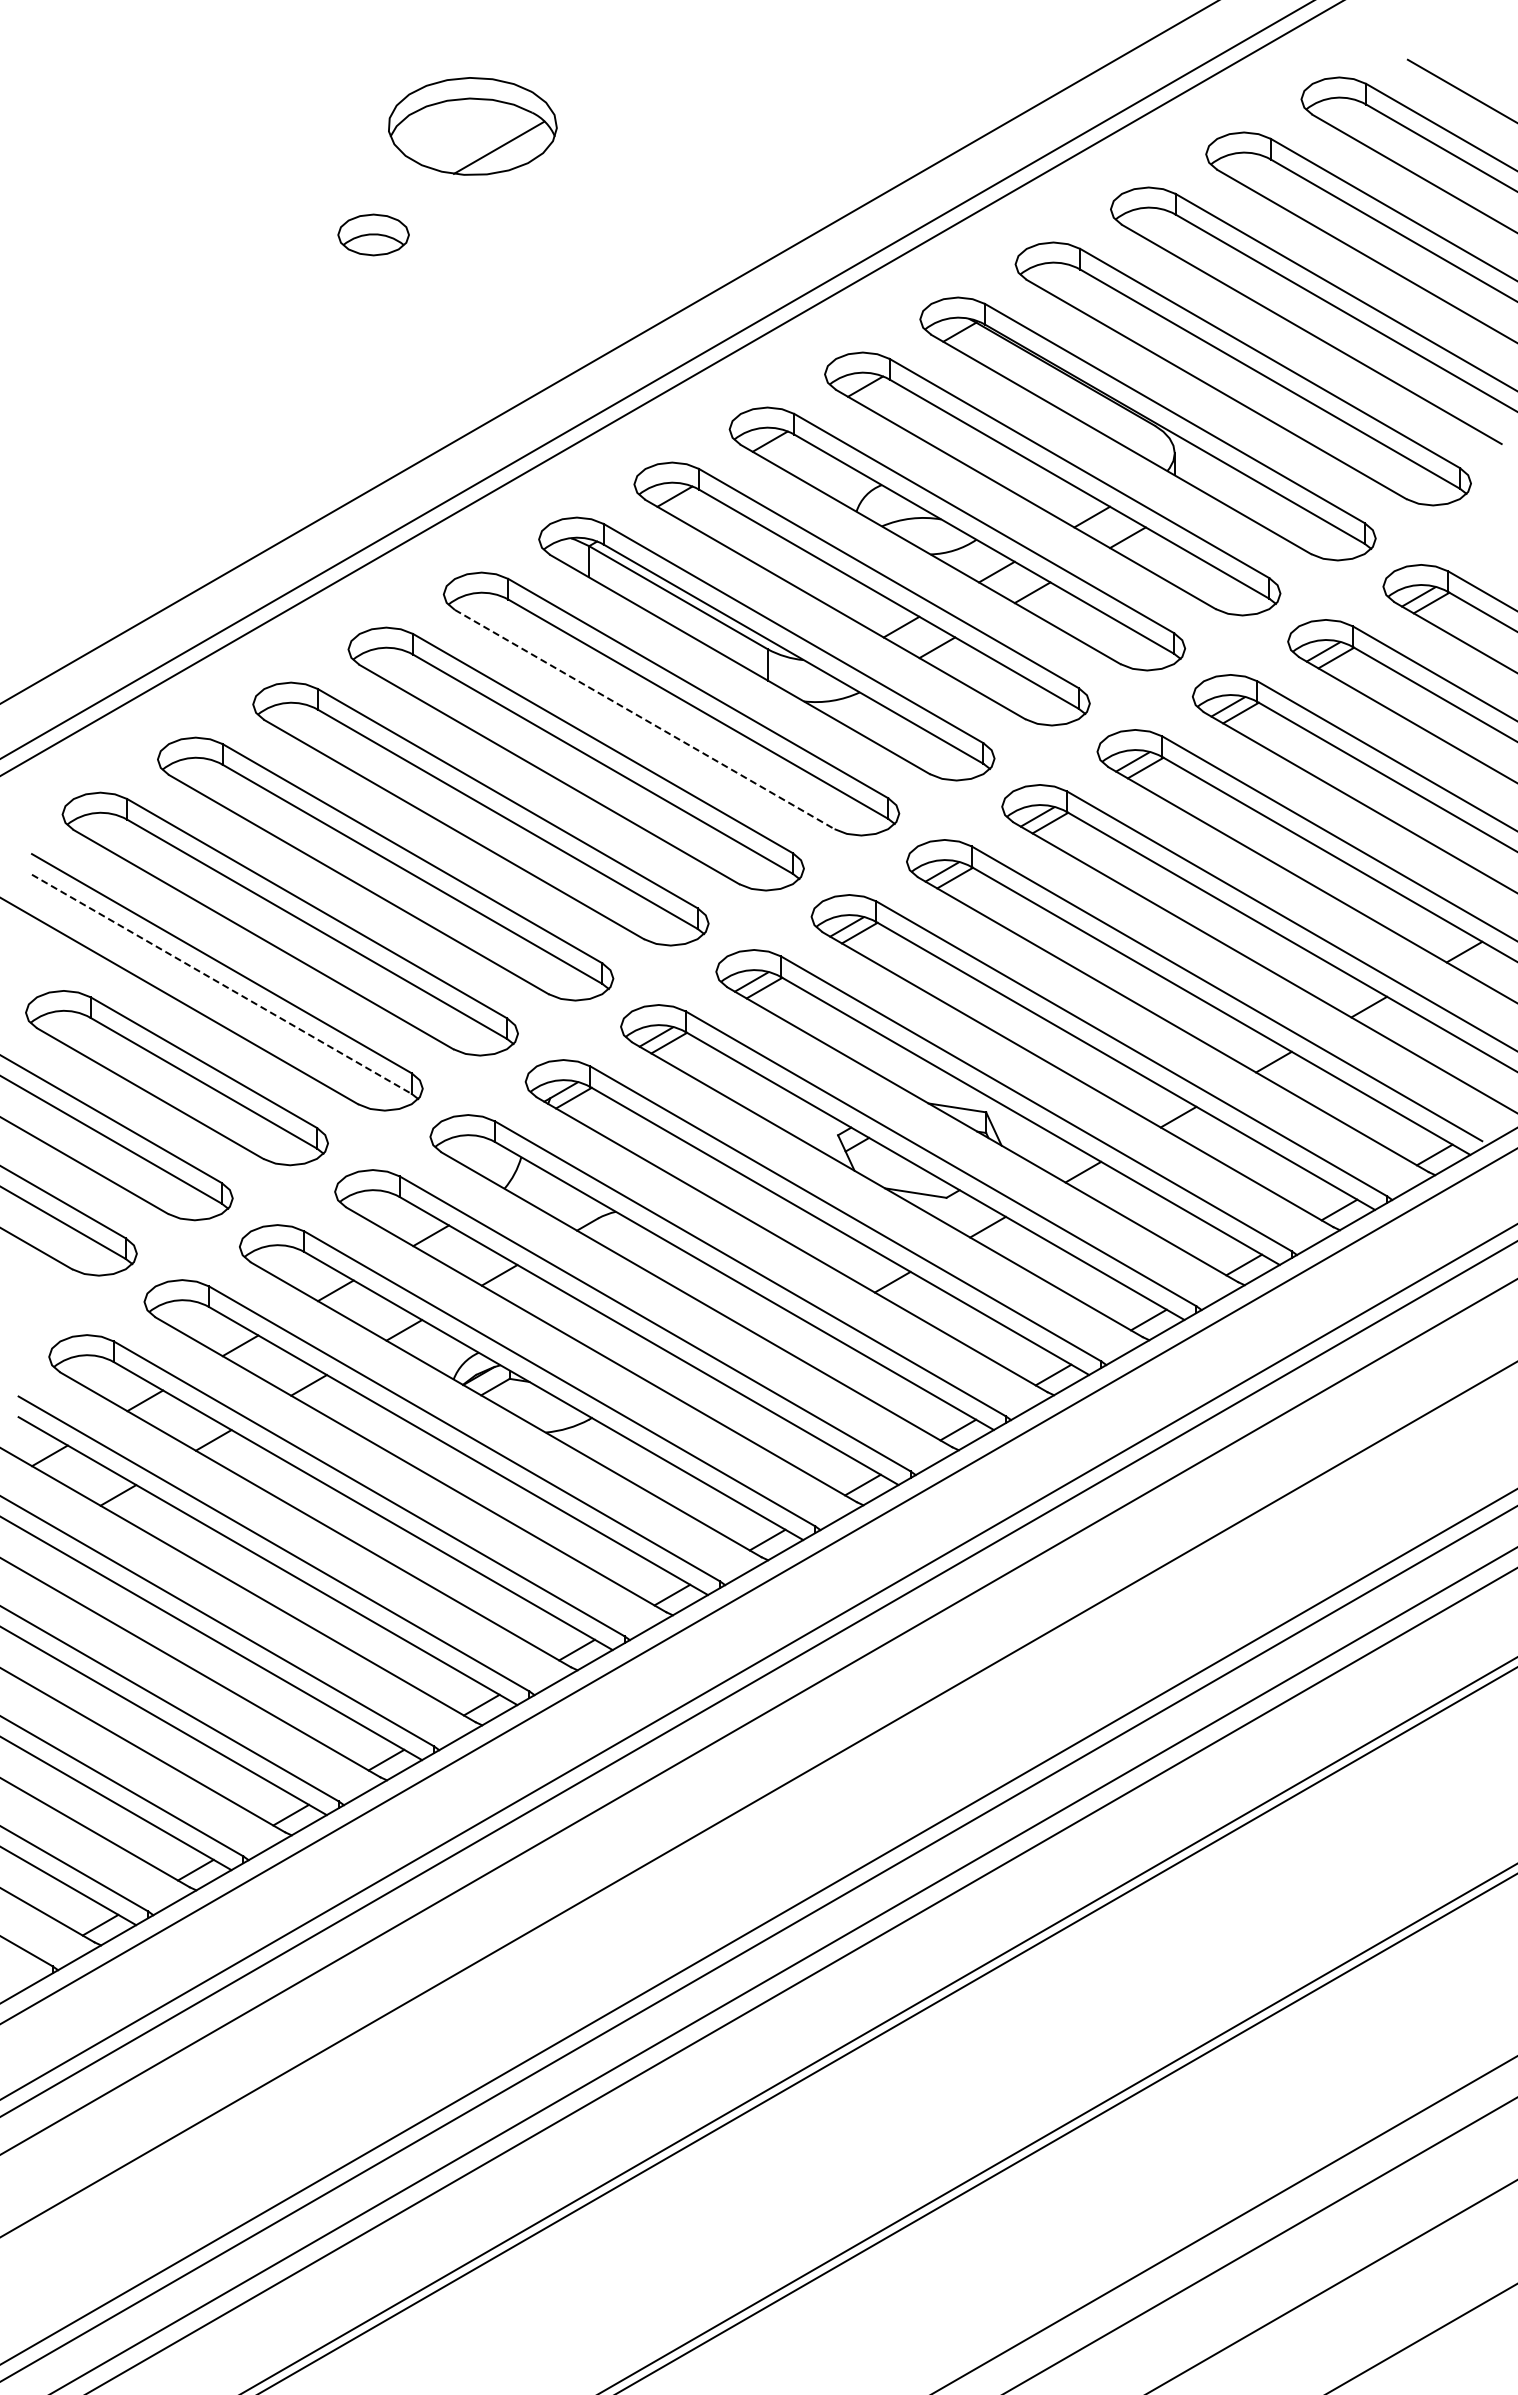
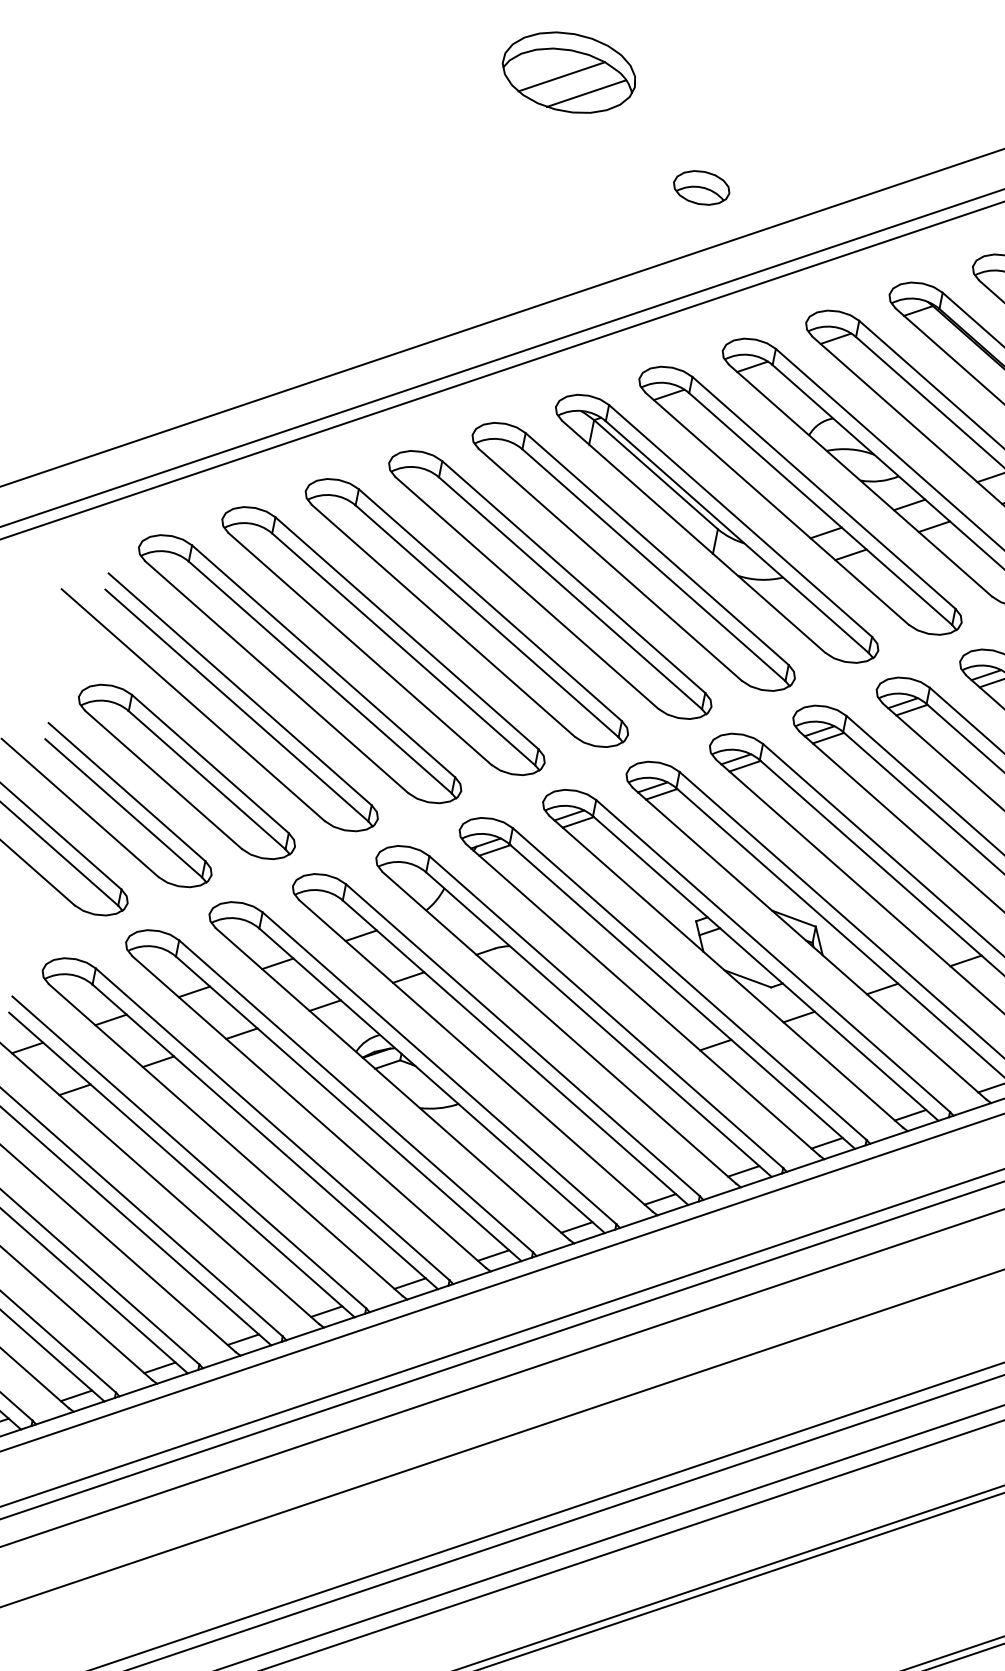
line: (464, 132) -> (561, 76), added
part: (373, 234) -> (701, 187), moved
line: (645, 719) -> (610, 564), dashed -> solid
line: (222, 984) -> (237, 705), dashed -> solid

